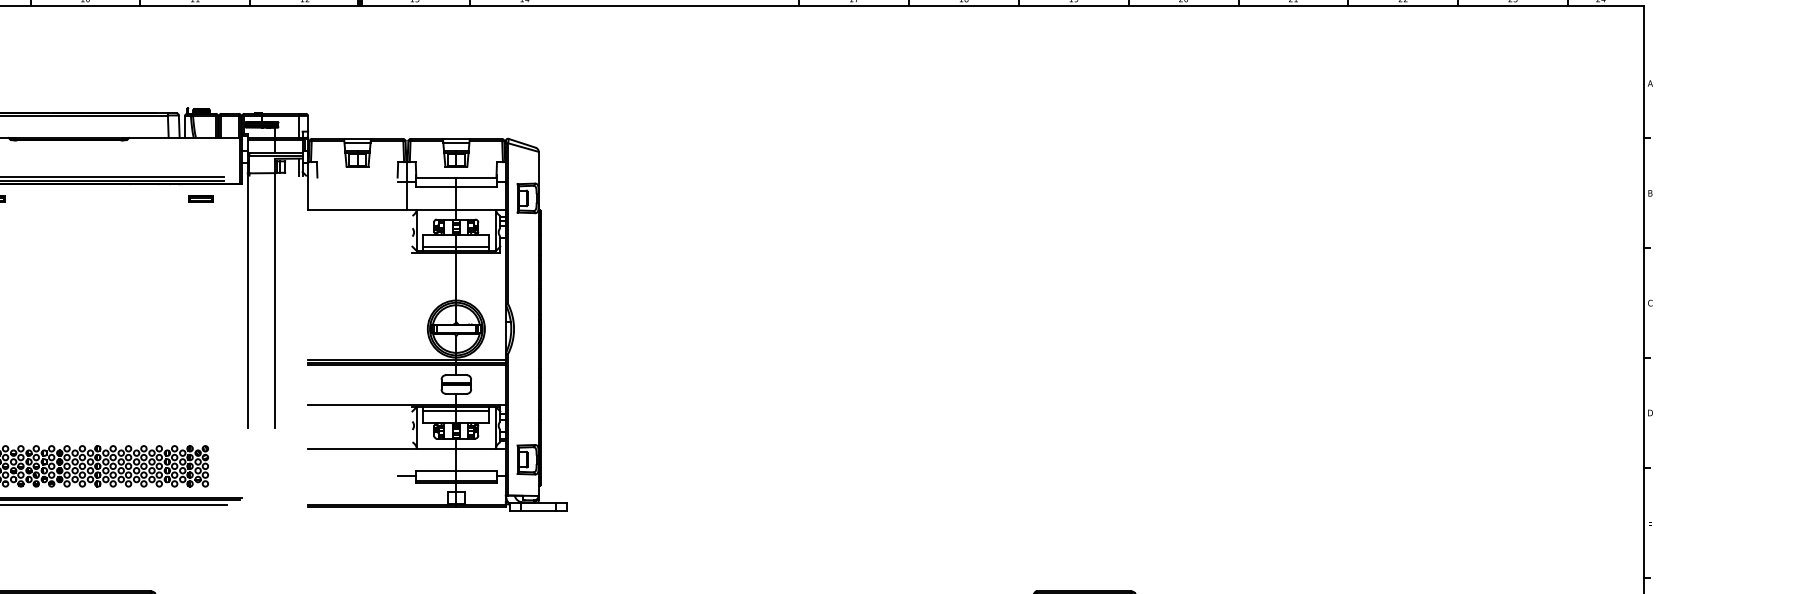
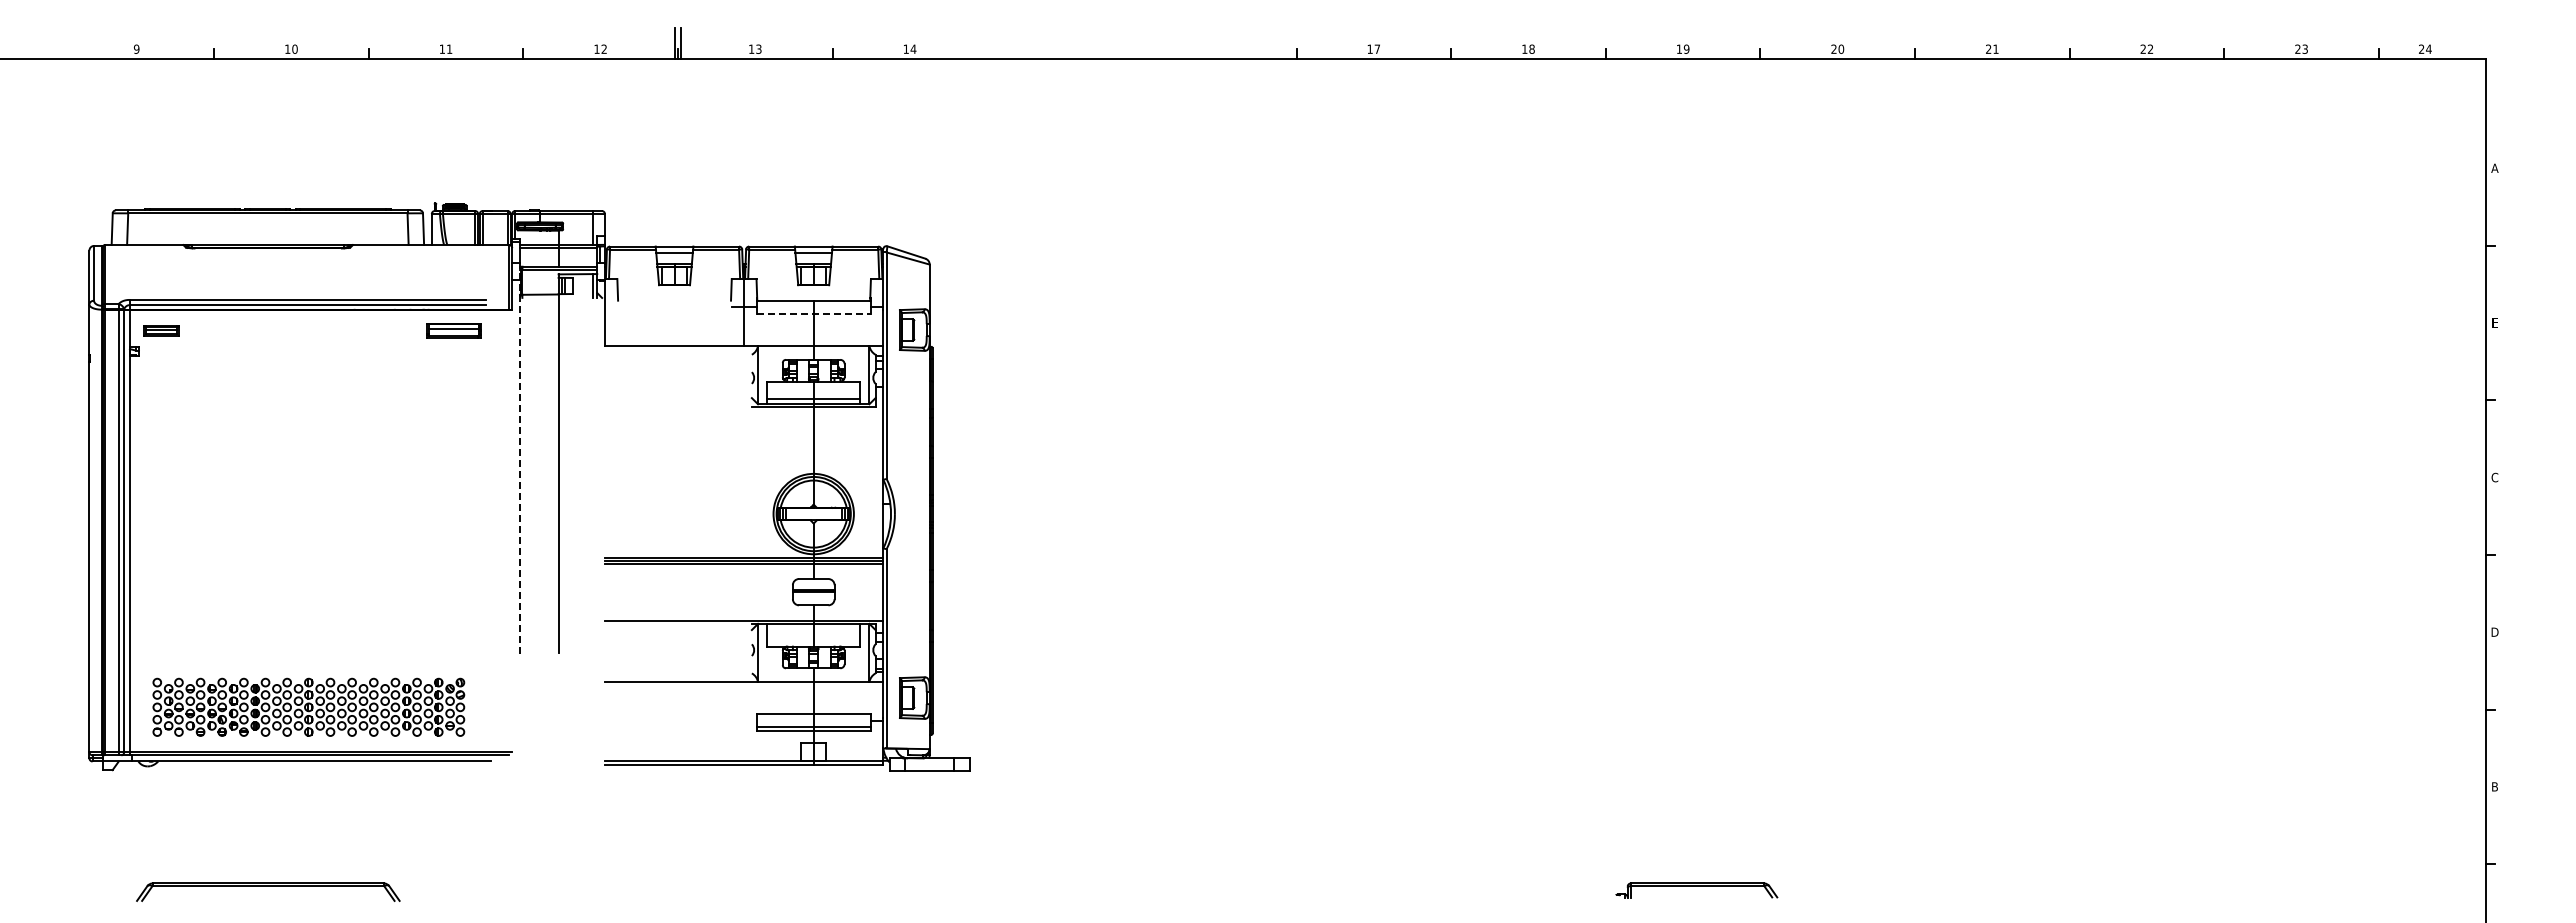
line: (456, 187) -> (814, 314), solid -> dashed
text: (1650, 193) -> (2494, 322), B -> E
part: (200, 198) -> (453, 330), size x1.6
line: (247, 291) -> (519, 460), solid -> dashed
line: (456, 411) -> (813, 629), removed
line: (406, 476) -> (743, 721), removed
text: (1650, 522) -> (2494, 786), E -> B

